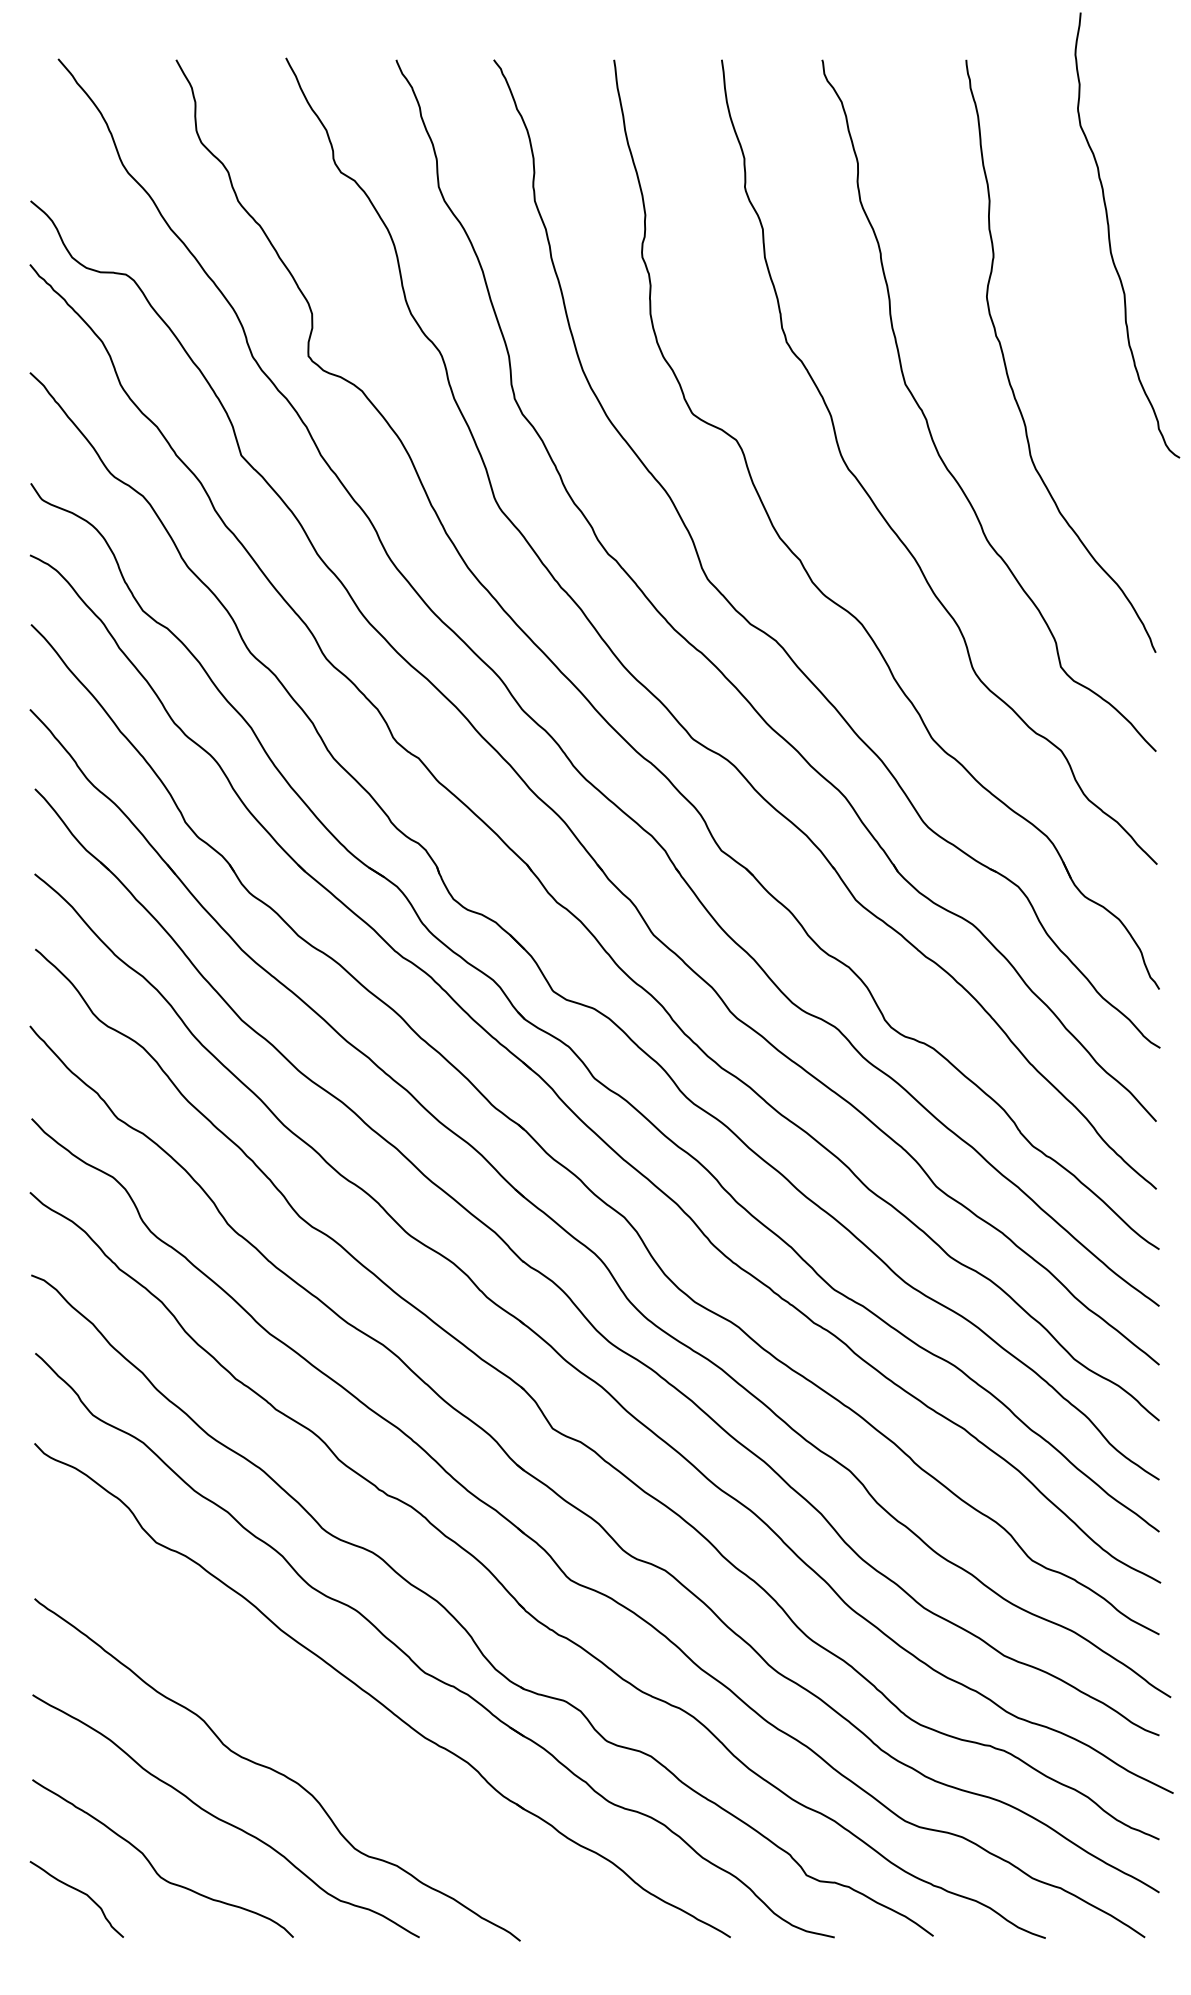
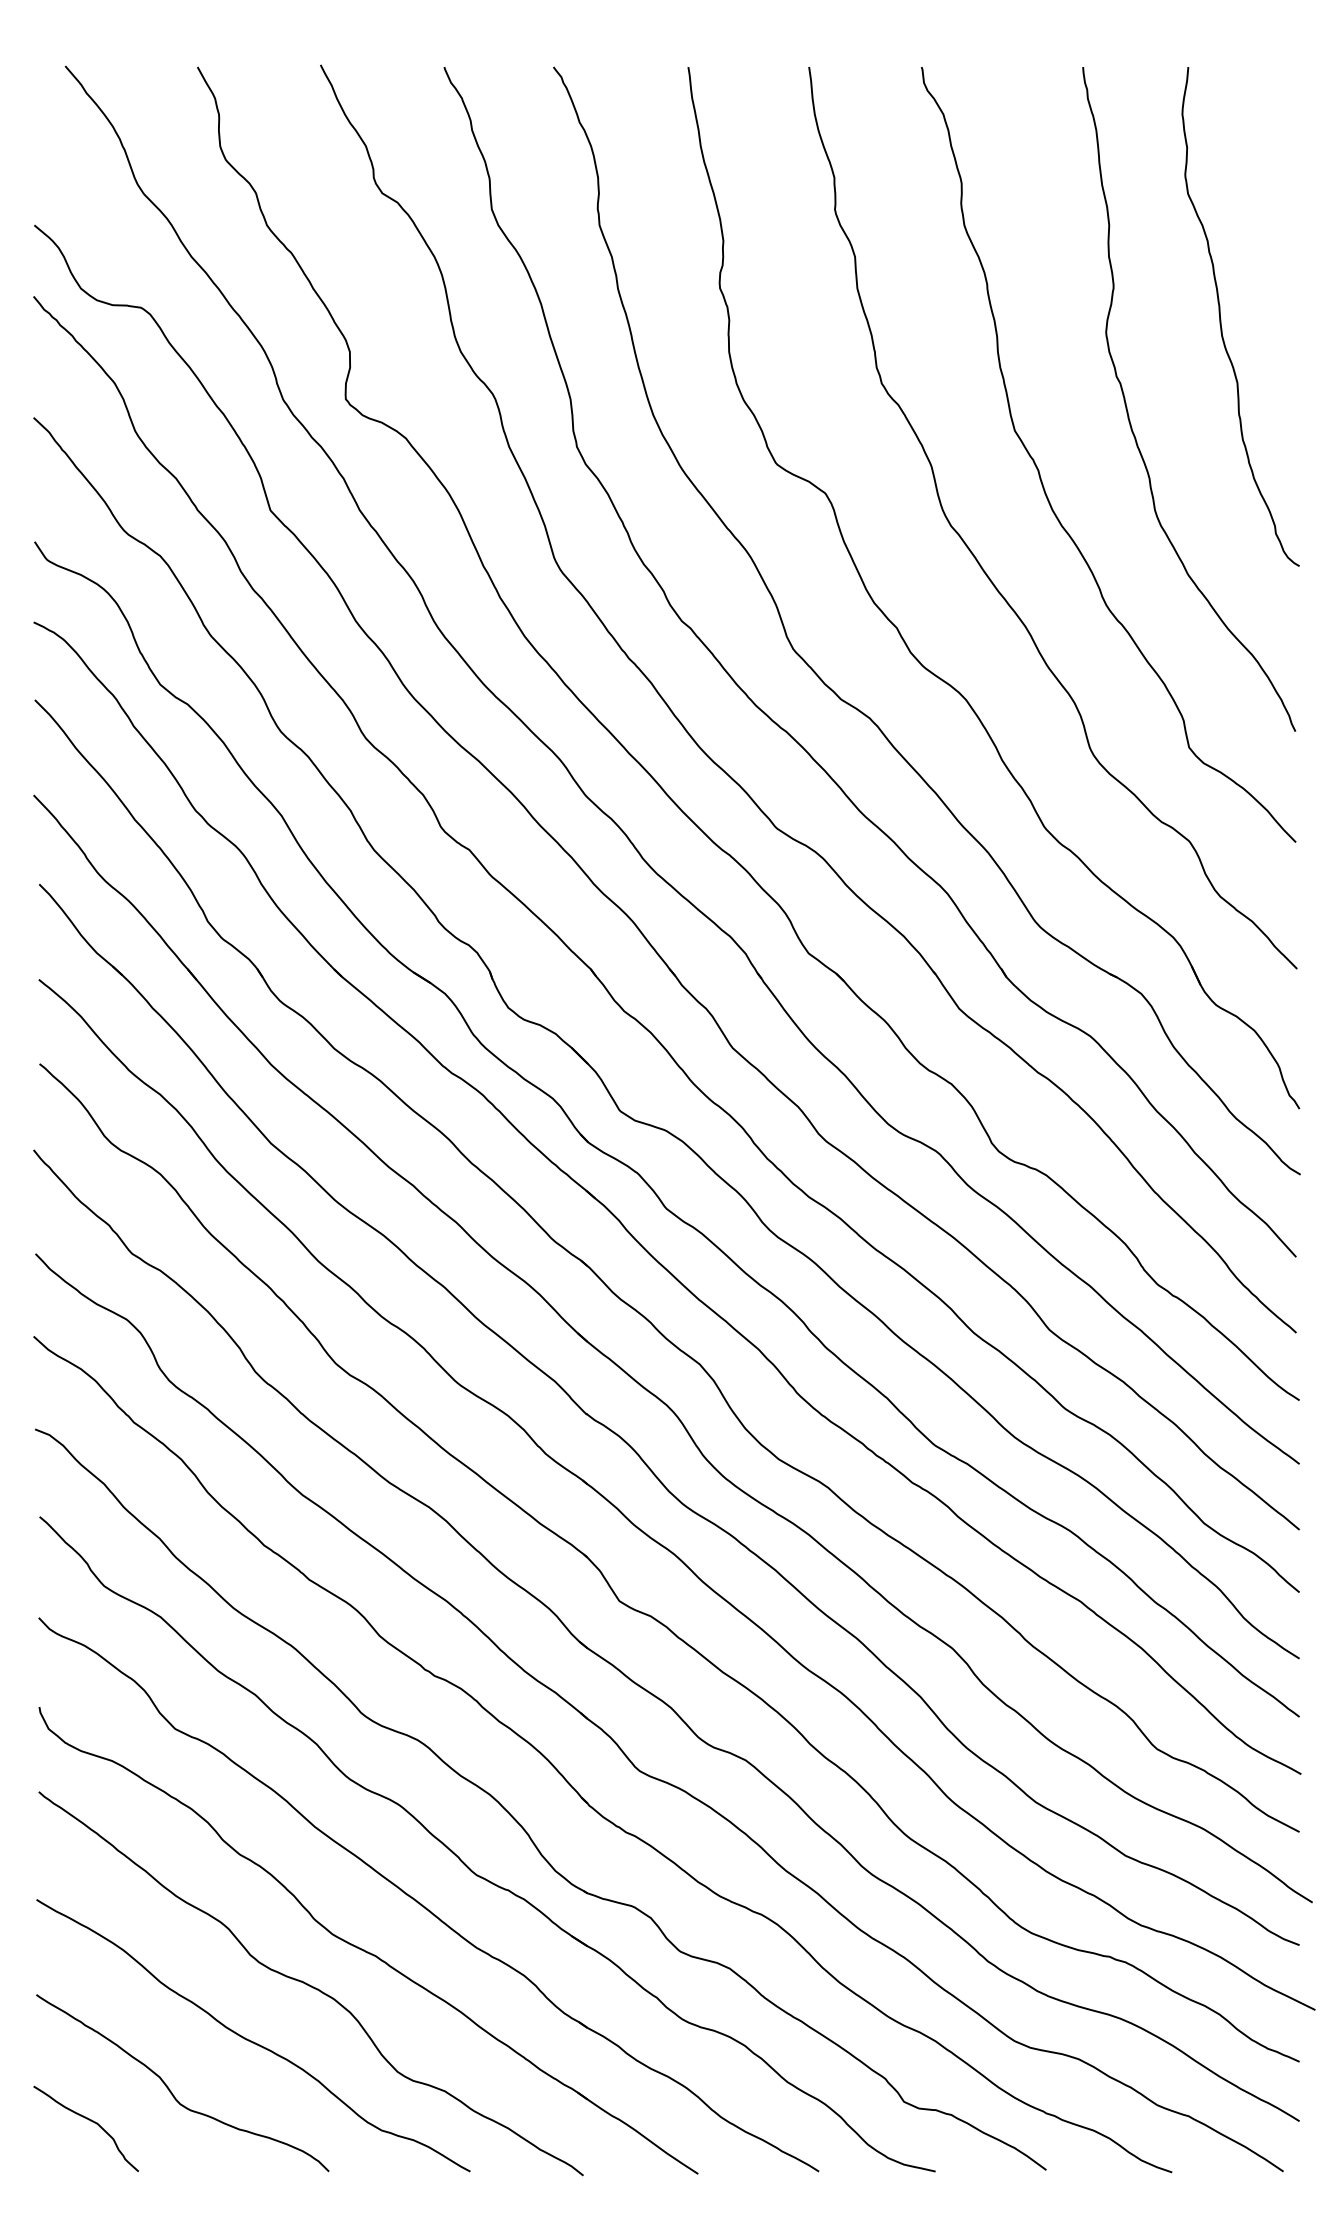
curve: (1110, 237) -> (1221, 319), moved
part: (325, 1739) -> (364, 1949), added

